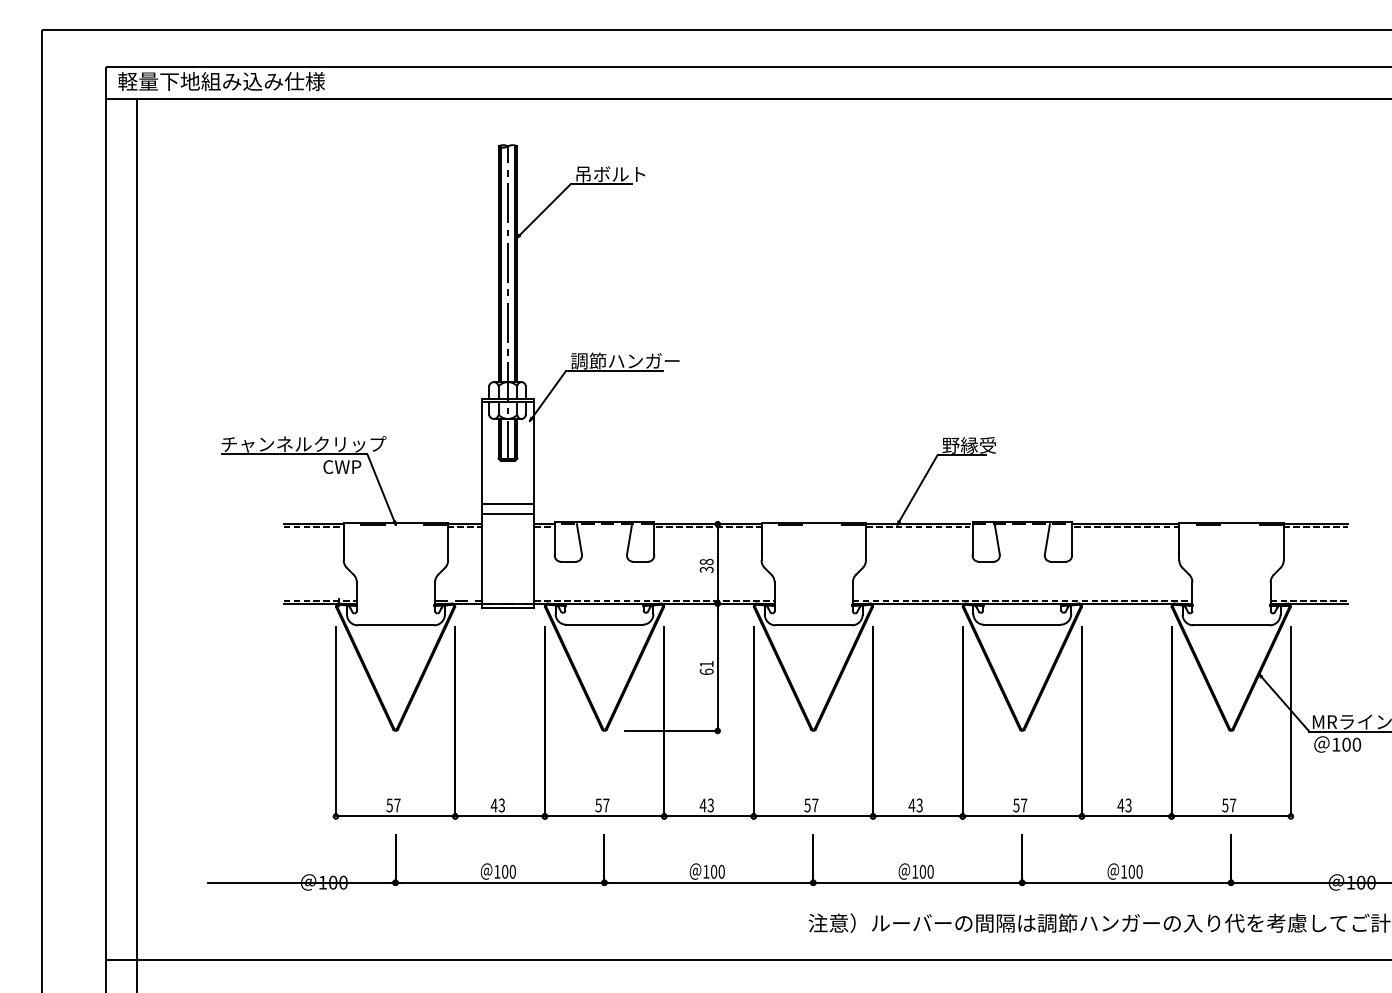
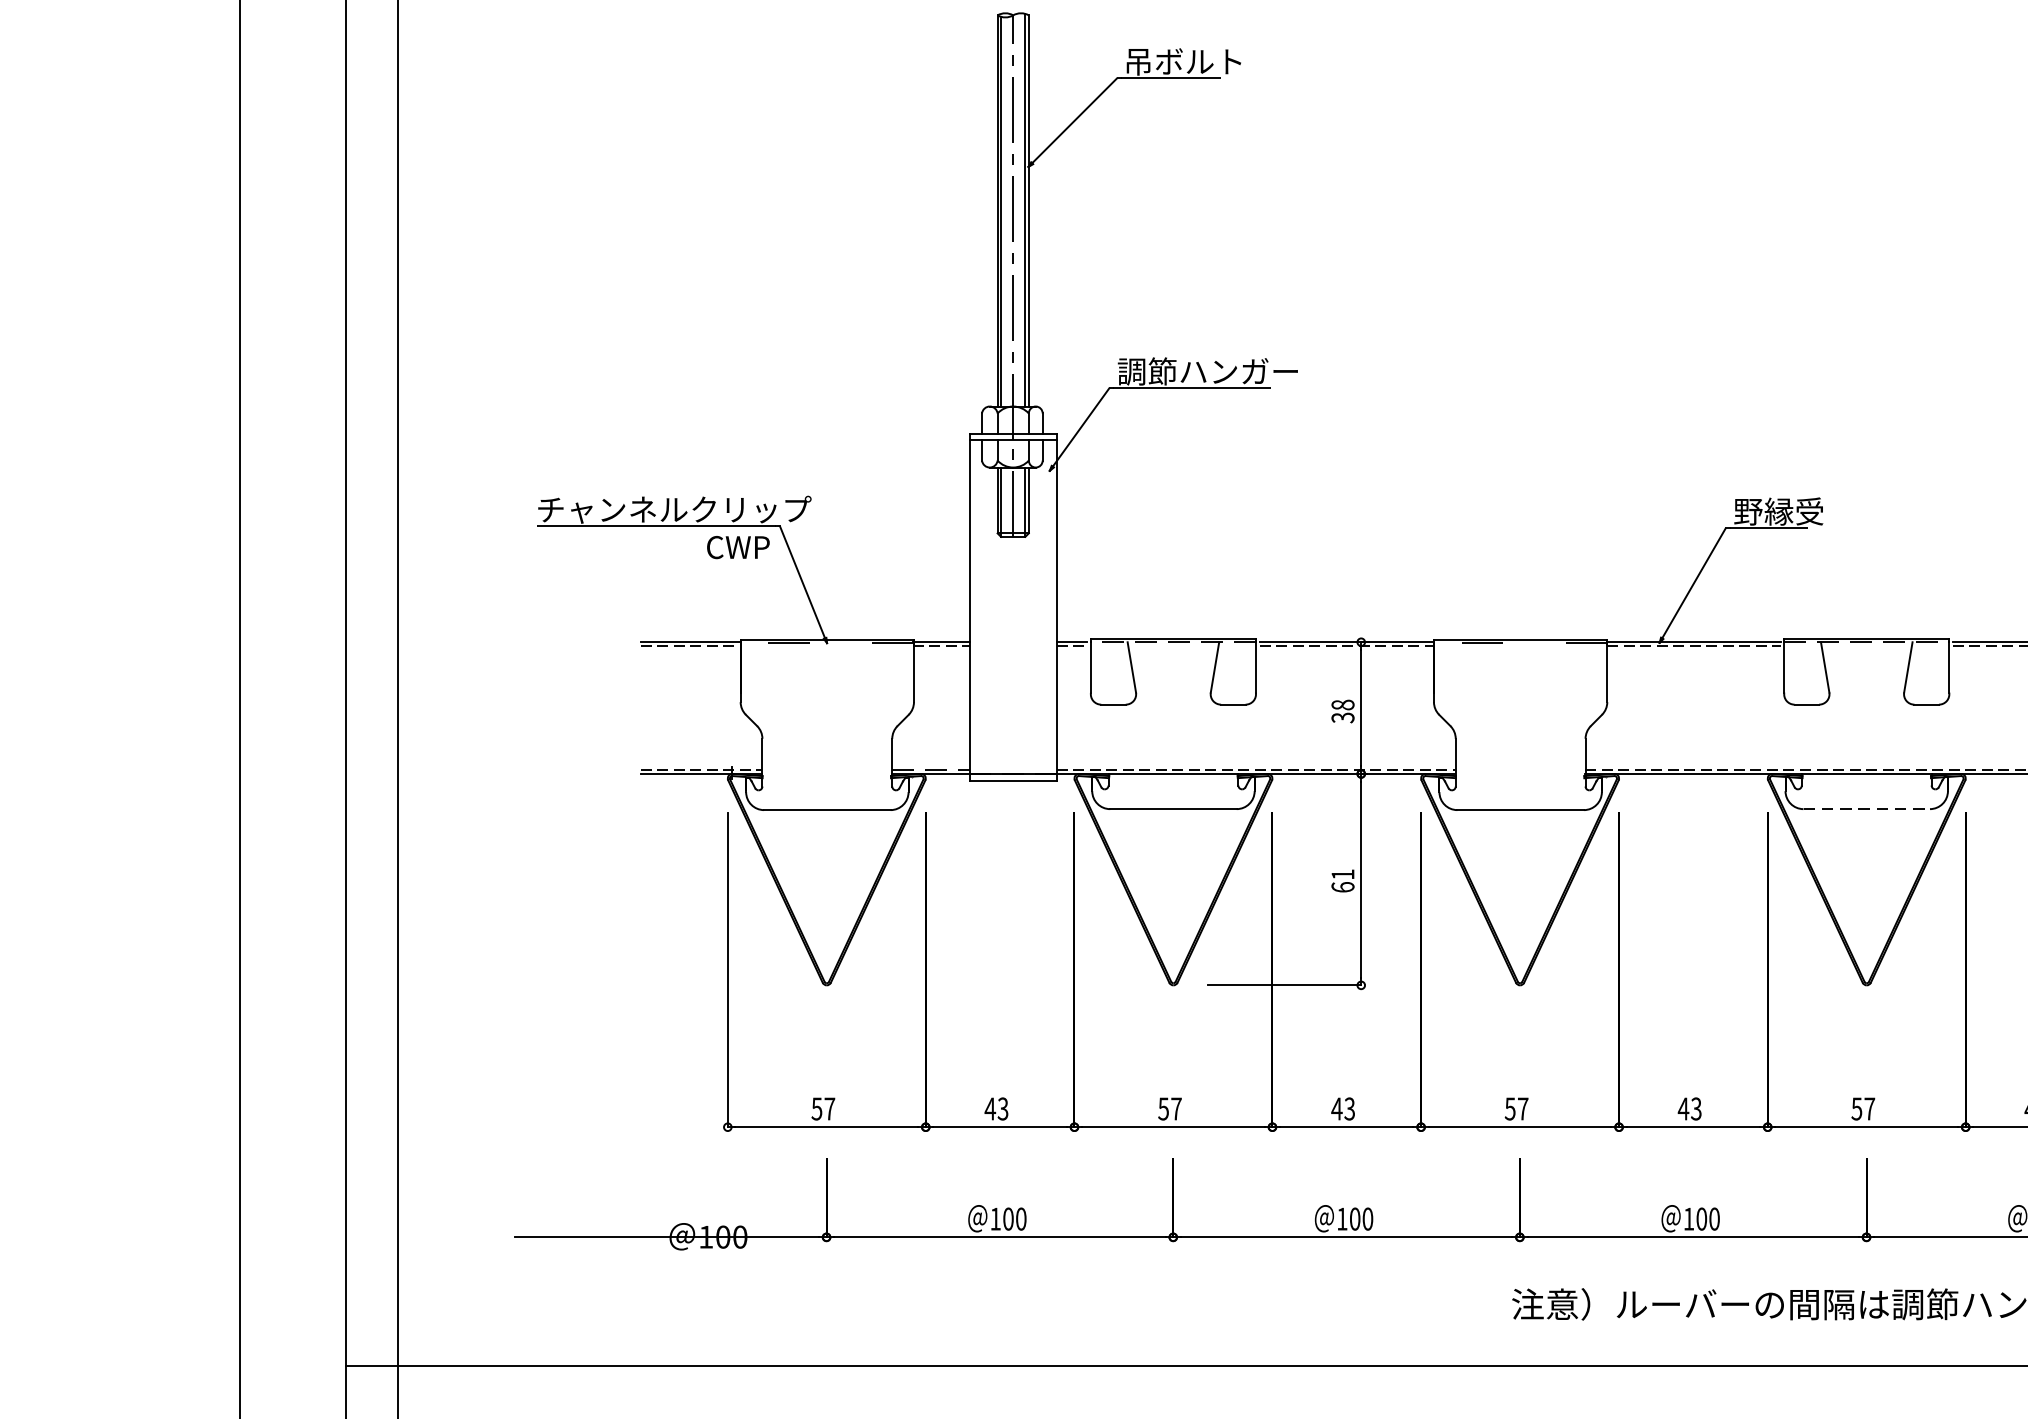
line: (507, 504) -> (1012, 609), removed
line: (507, 513) -> (1012, 624), removed
line: (1022, 624) -> (1867, 808), solid -> dashed

